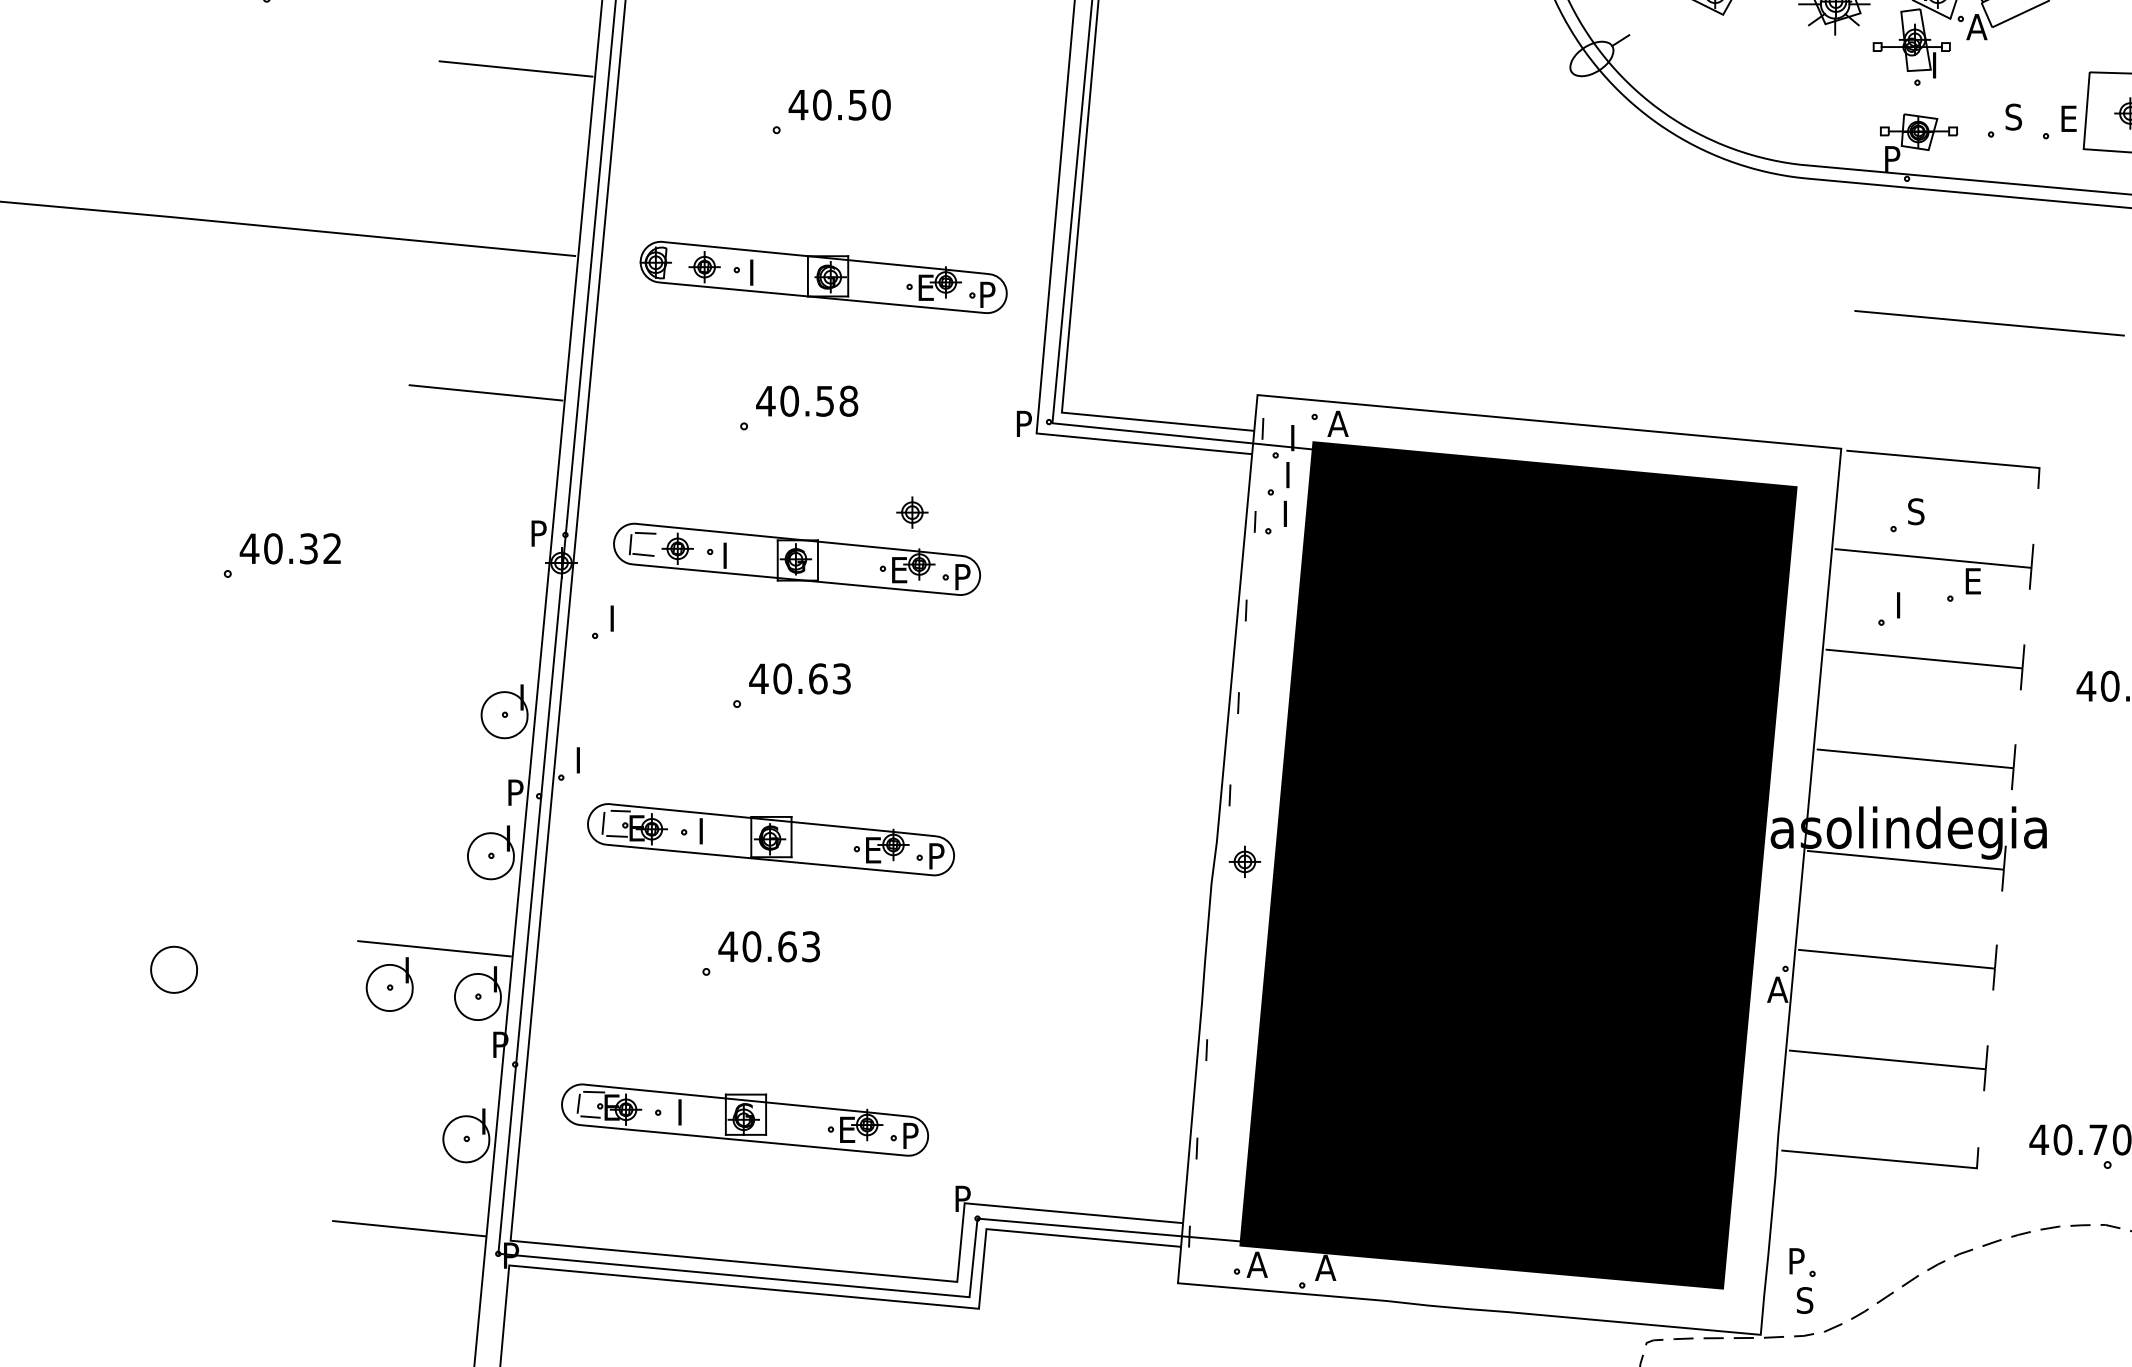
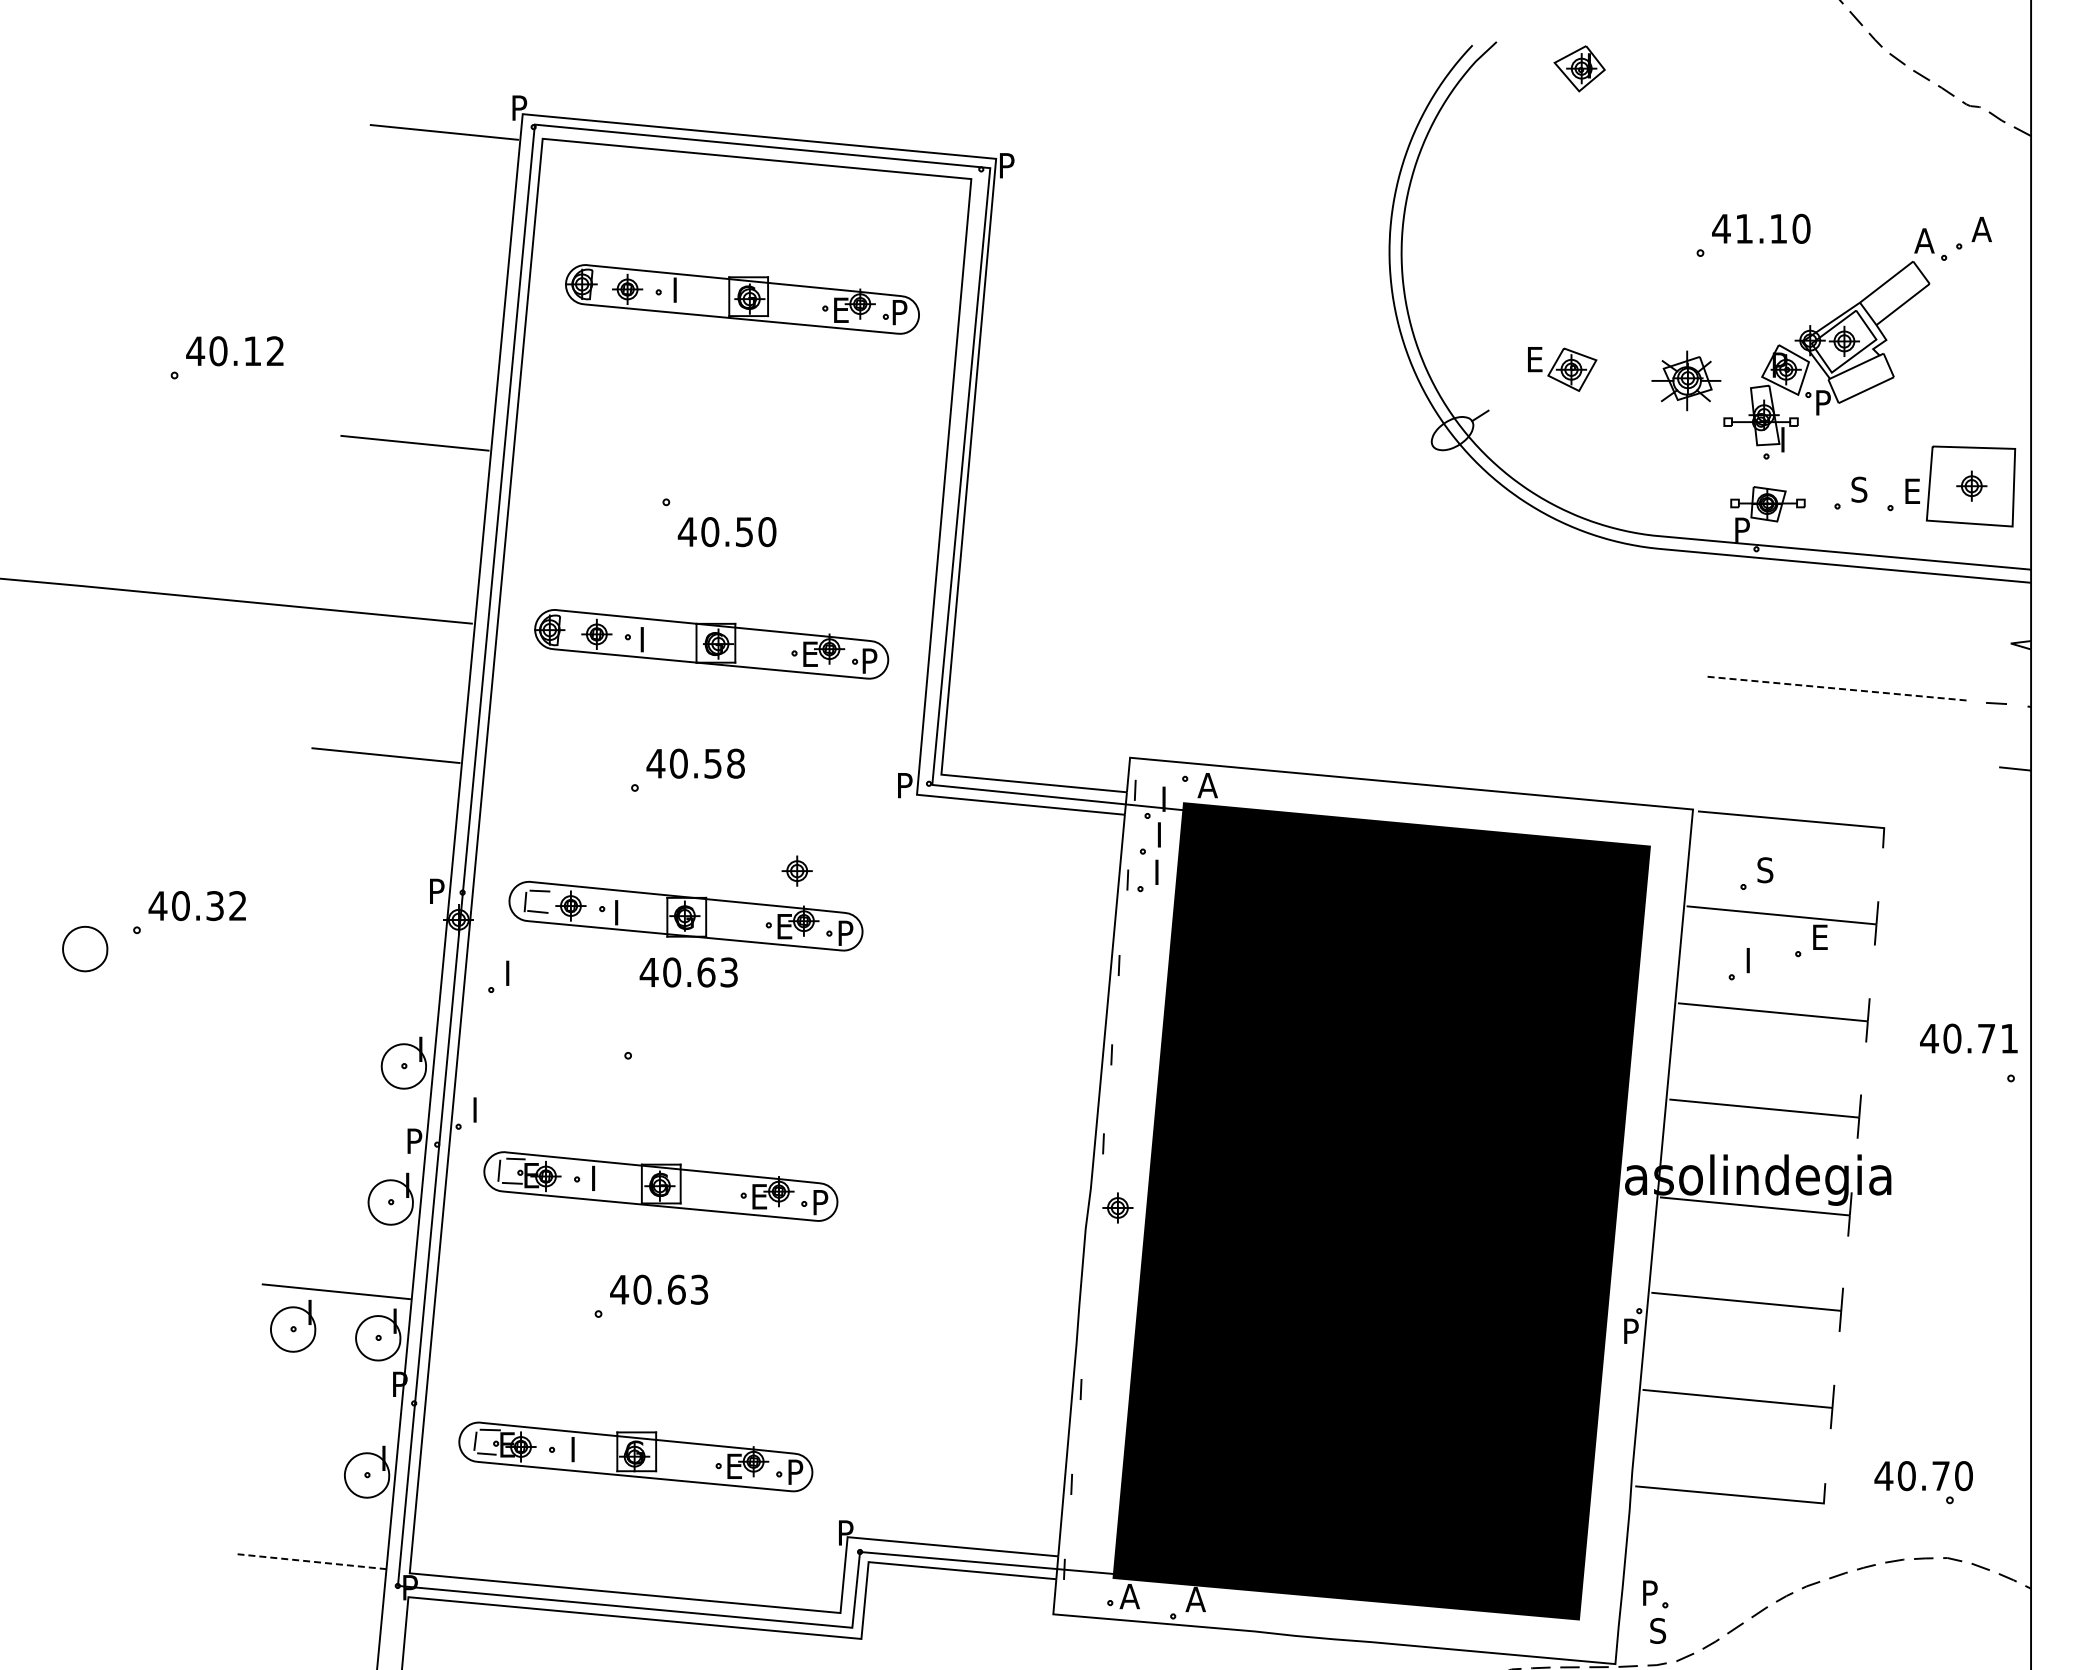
text: (1976, 26) -> (1823, 402), A -> P
text: (839, 105) -> (726, 532), moved
line: (1990, 323) -> (1836, 688), solid -> dashed
text: (799, 678) -> (688, 972), moved
part: (174, 969) -> (85, 948), moved
text: (1777, 988) -> (1631, 1330), A -> P
line: (409, 1228) -> (312, 1561), solid -> dashed

